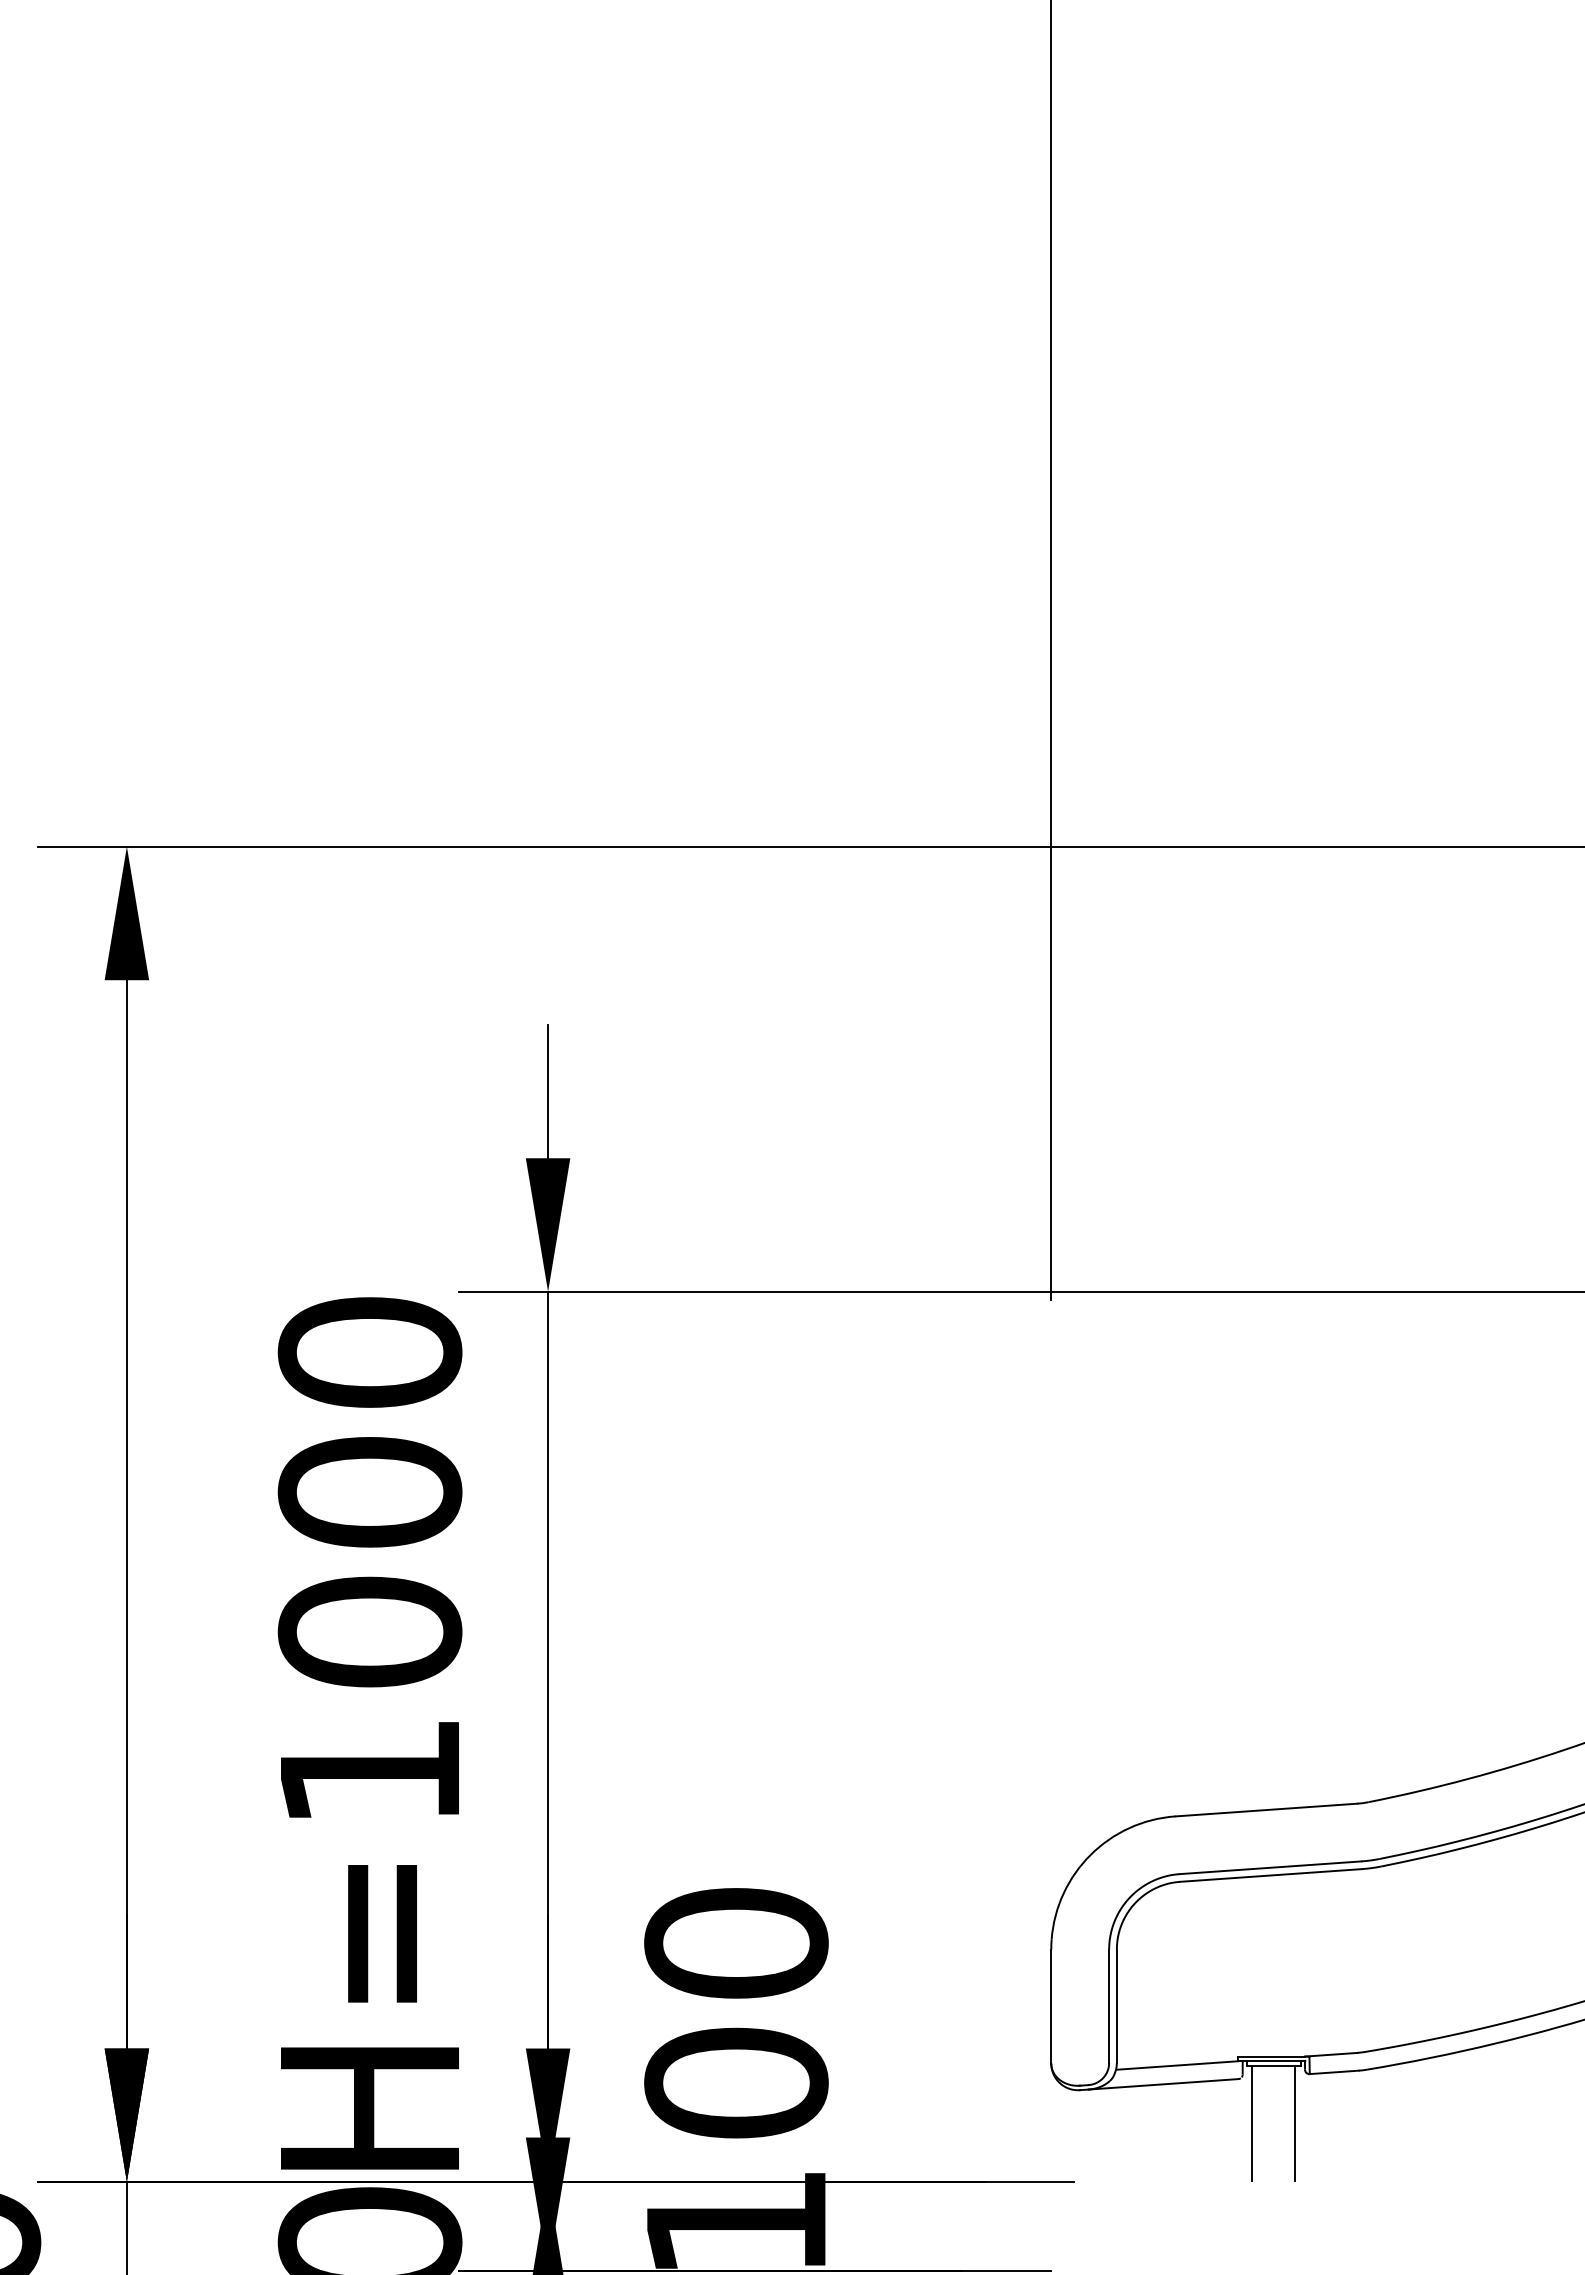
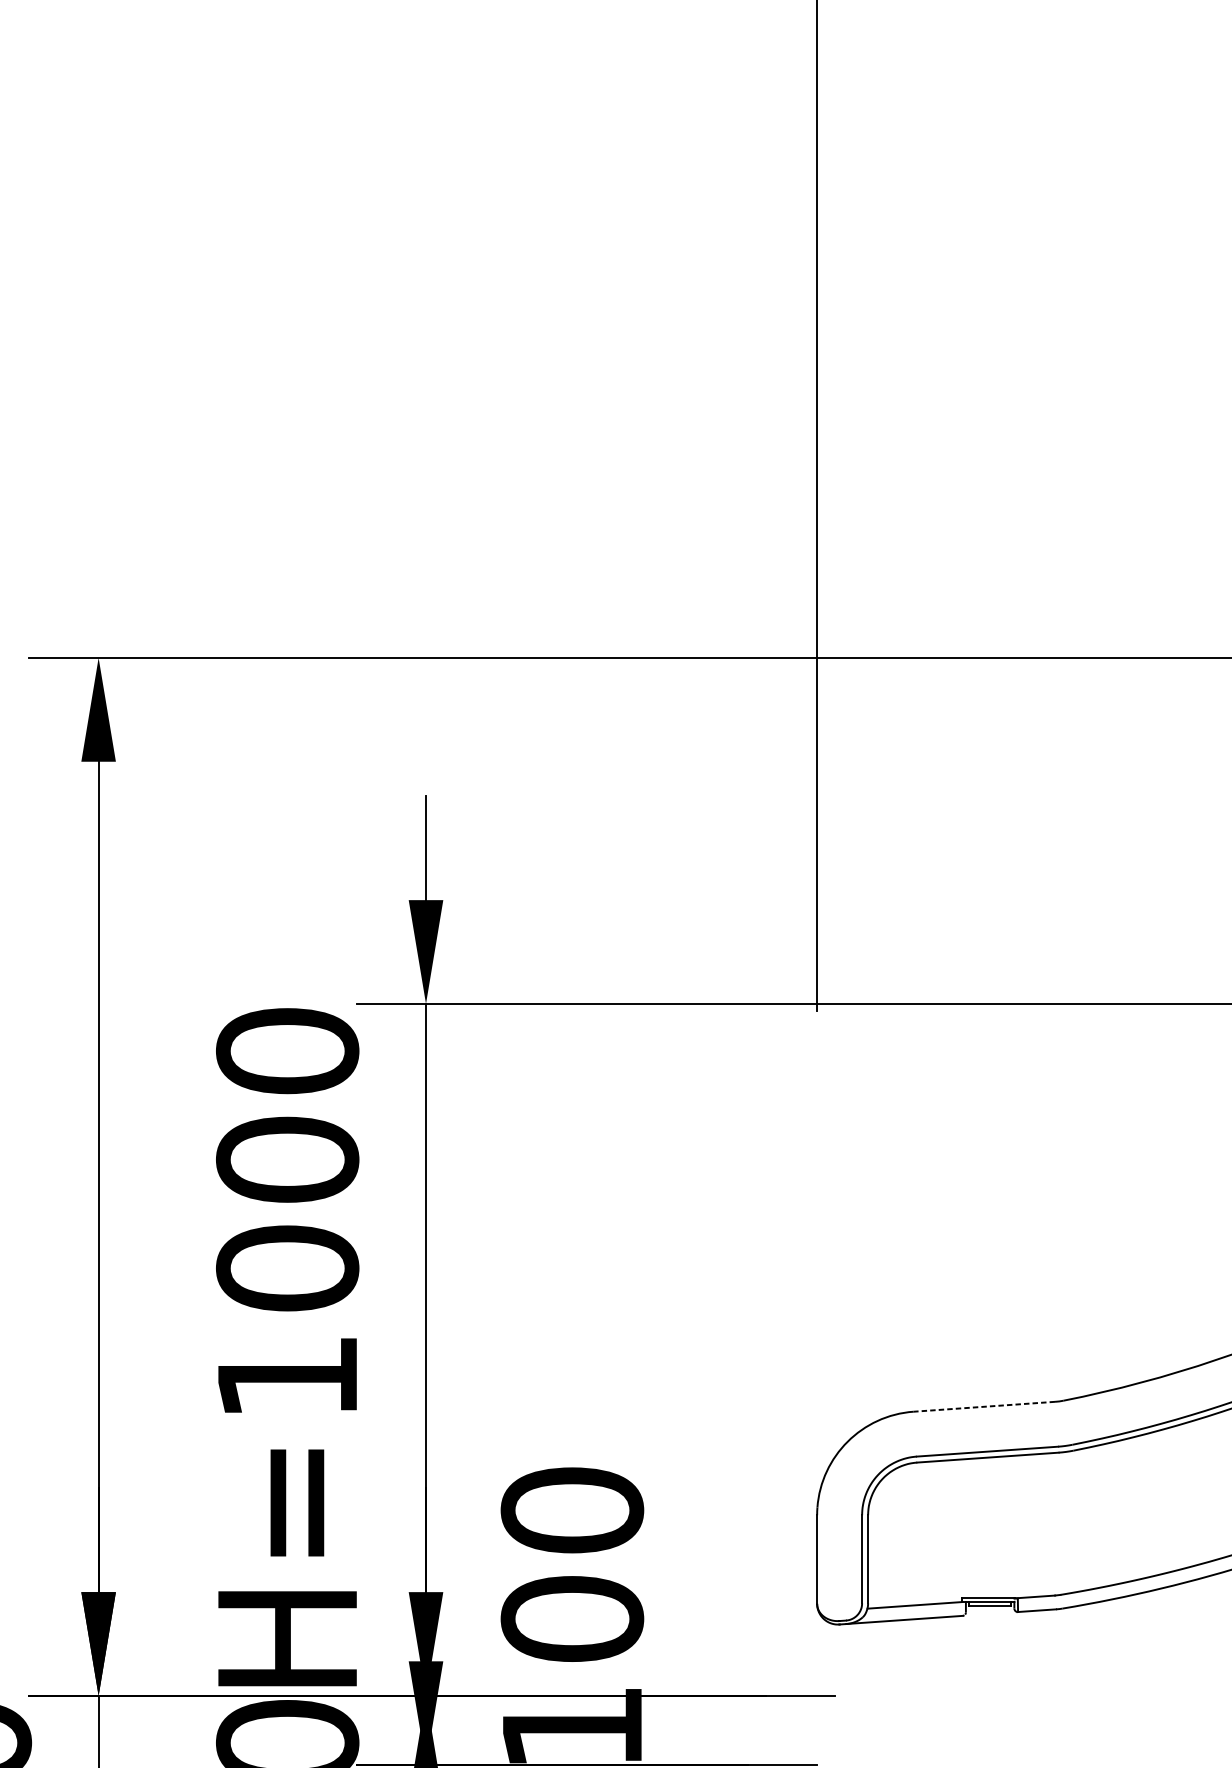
line: (1265, 1810) -> (983, 1407), solid -> dashed
line: (1252, 2123) -> (973, 1650), removed
line: (1295, 2123) -> (1006, 1650), removed

